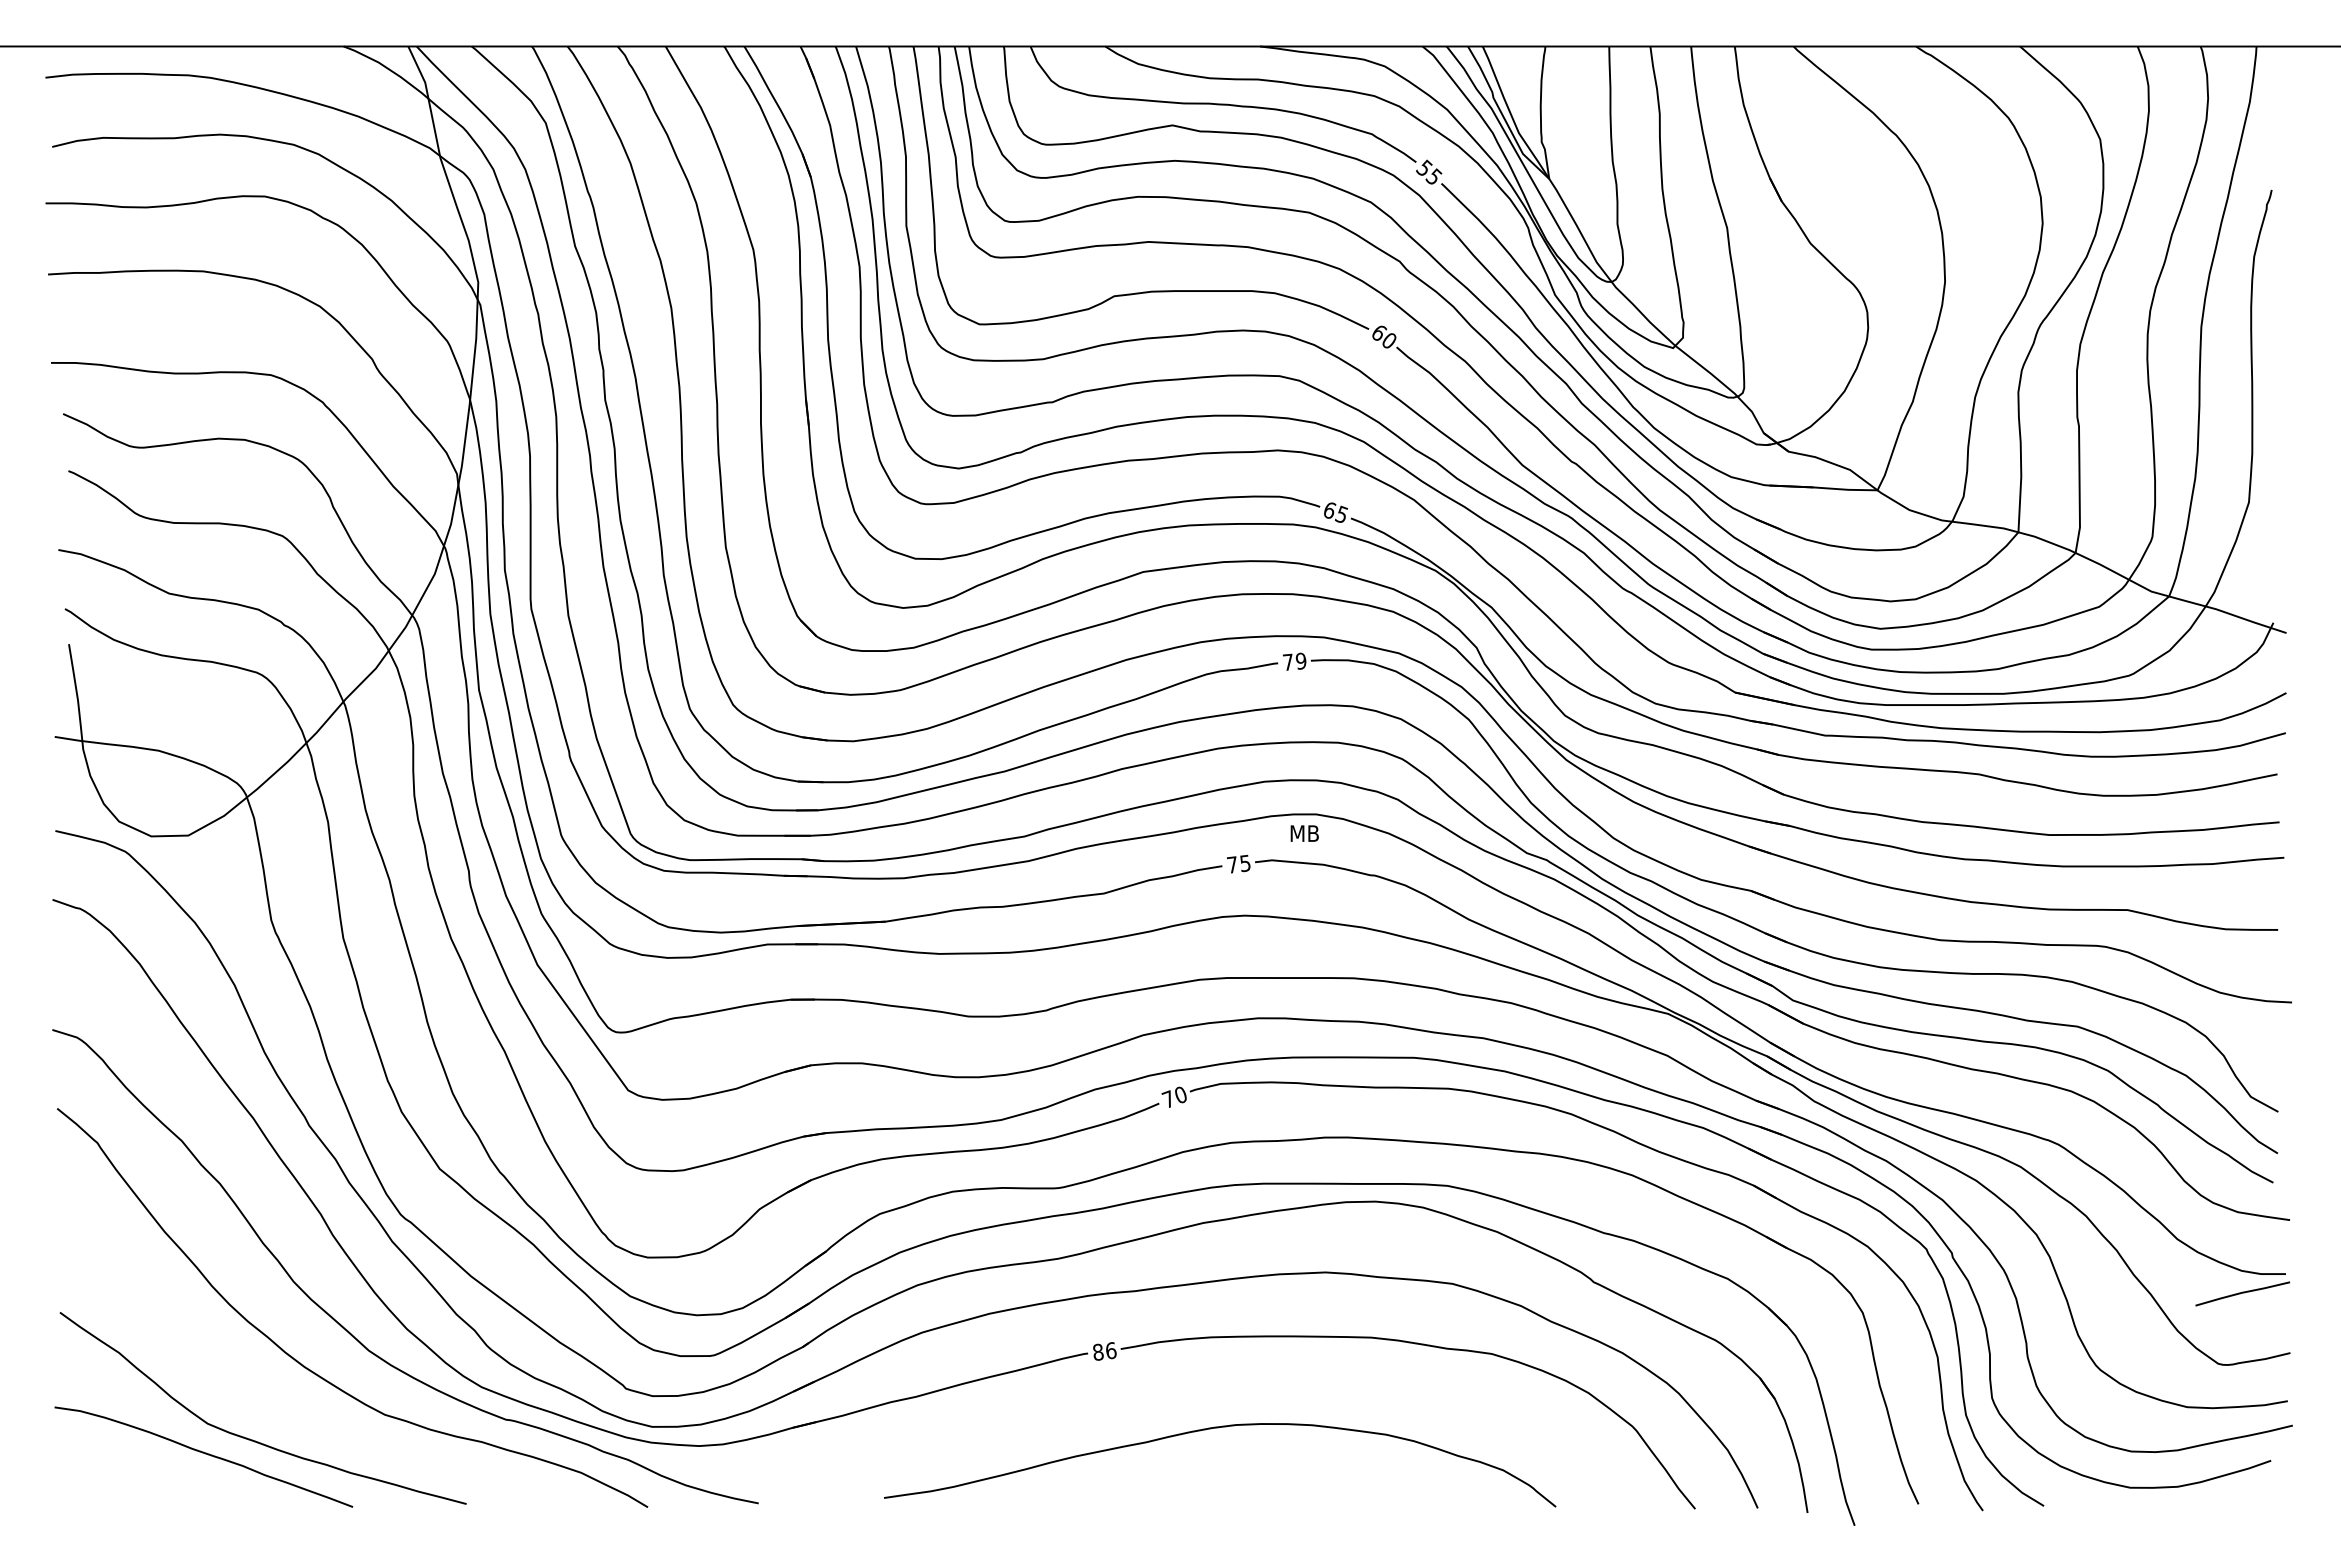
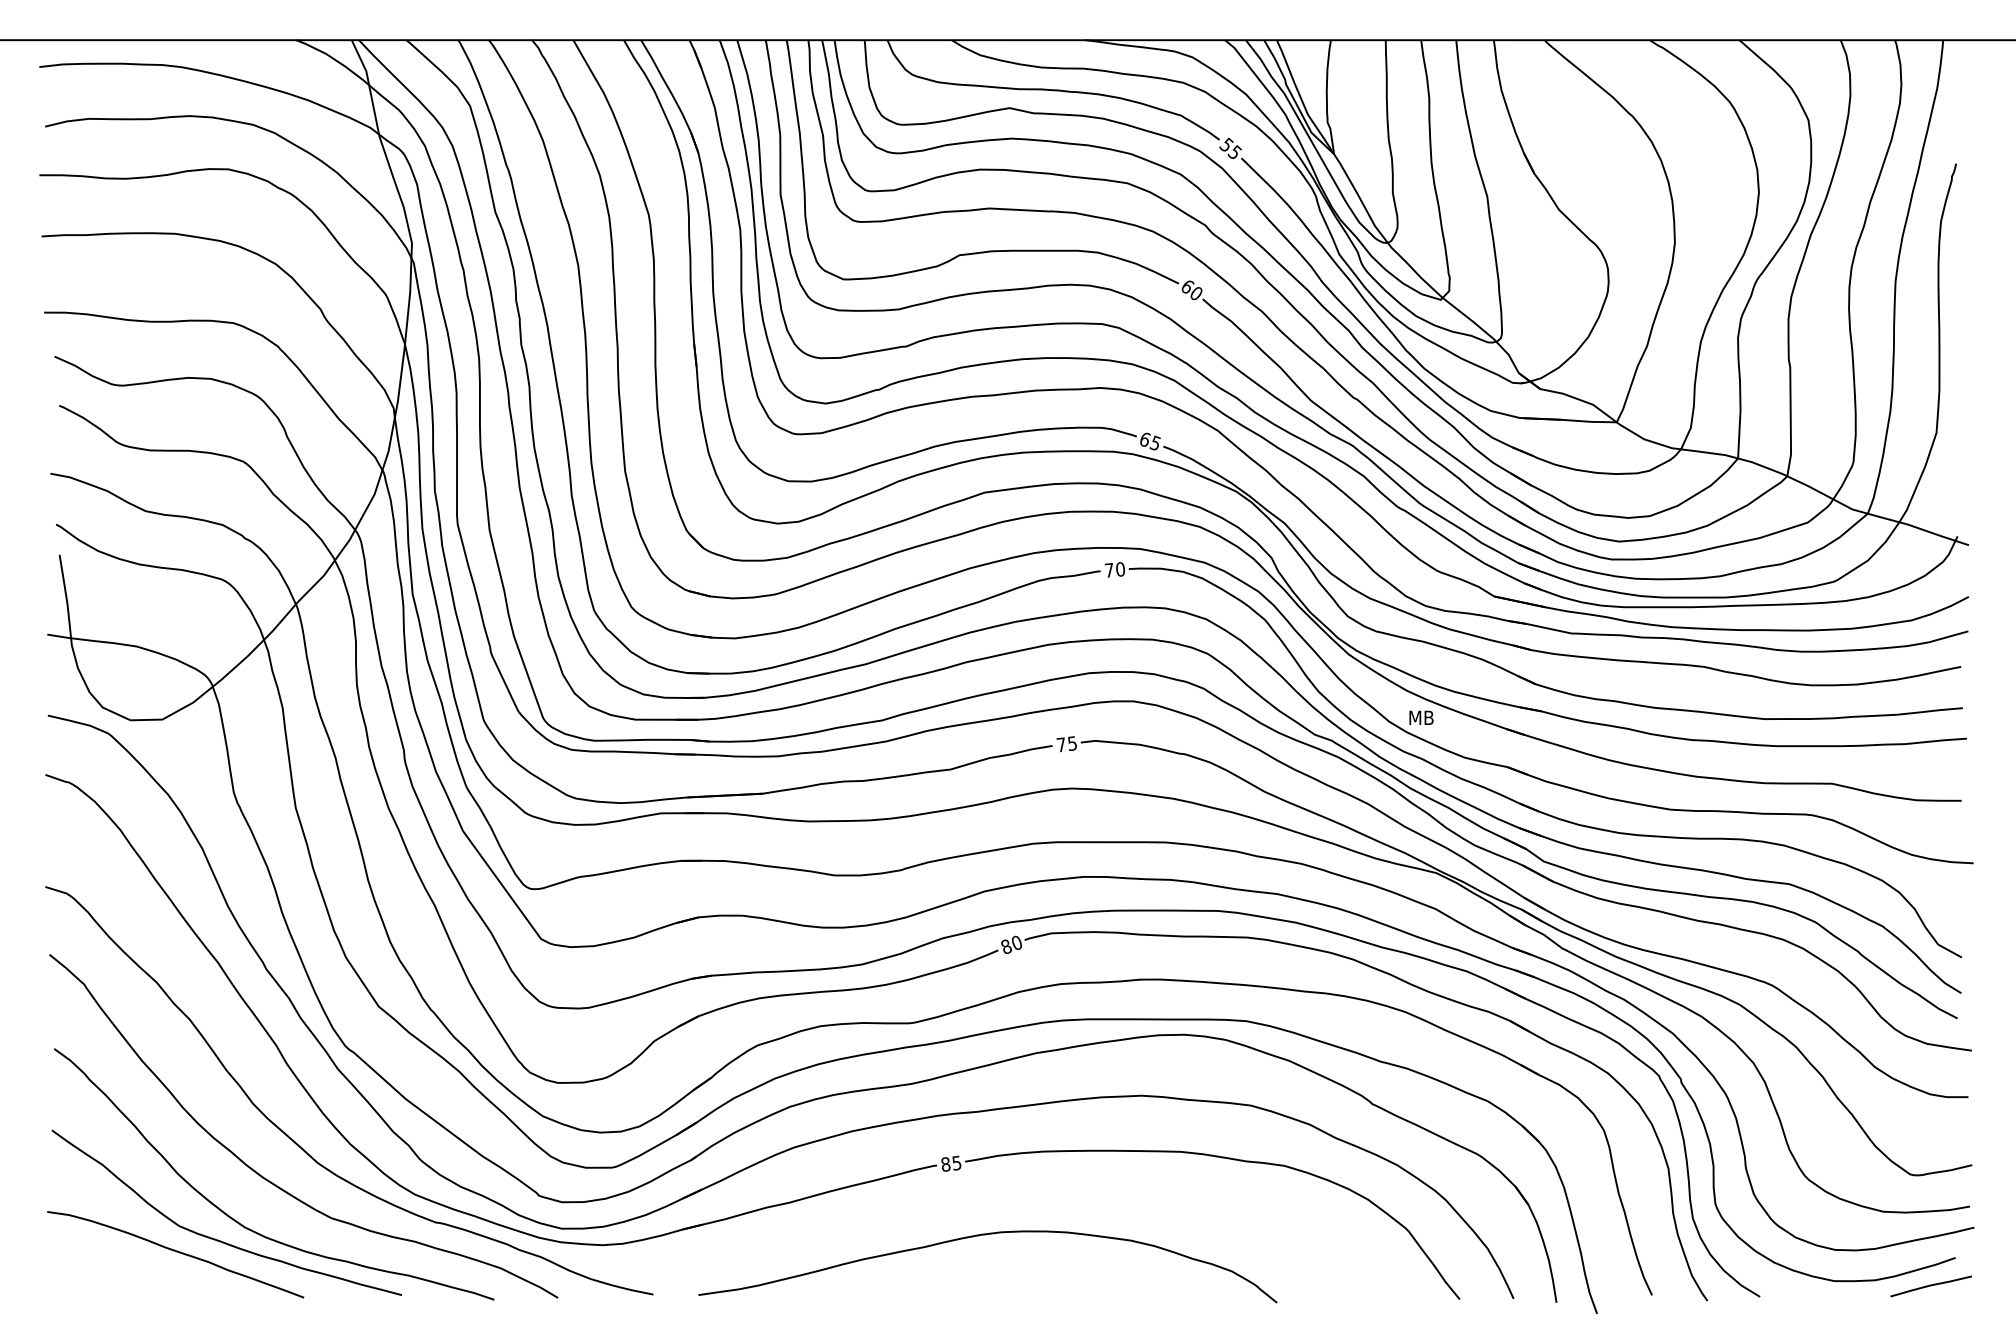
text: (1300, 661) -> (1119, 569), 79 -> 70
text: (1304, 833) -> (1421, 717), moved
text: (1167, 1098) -> (1005, 945), 70 -> 80
line: (2242, 1293) -> (1930, 1286), moved
text: (1111, 1350) -> (957, 1162), 86 -> 85
curve: (276, 1418) -> (238, 1221), added
curve: (1218, 1428) -> (986, 1235), moved

